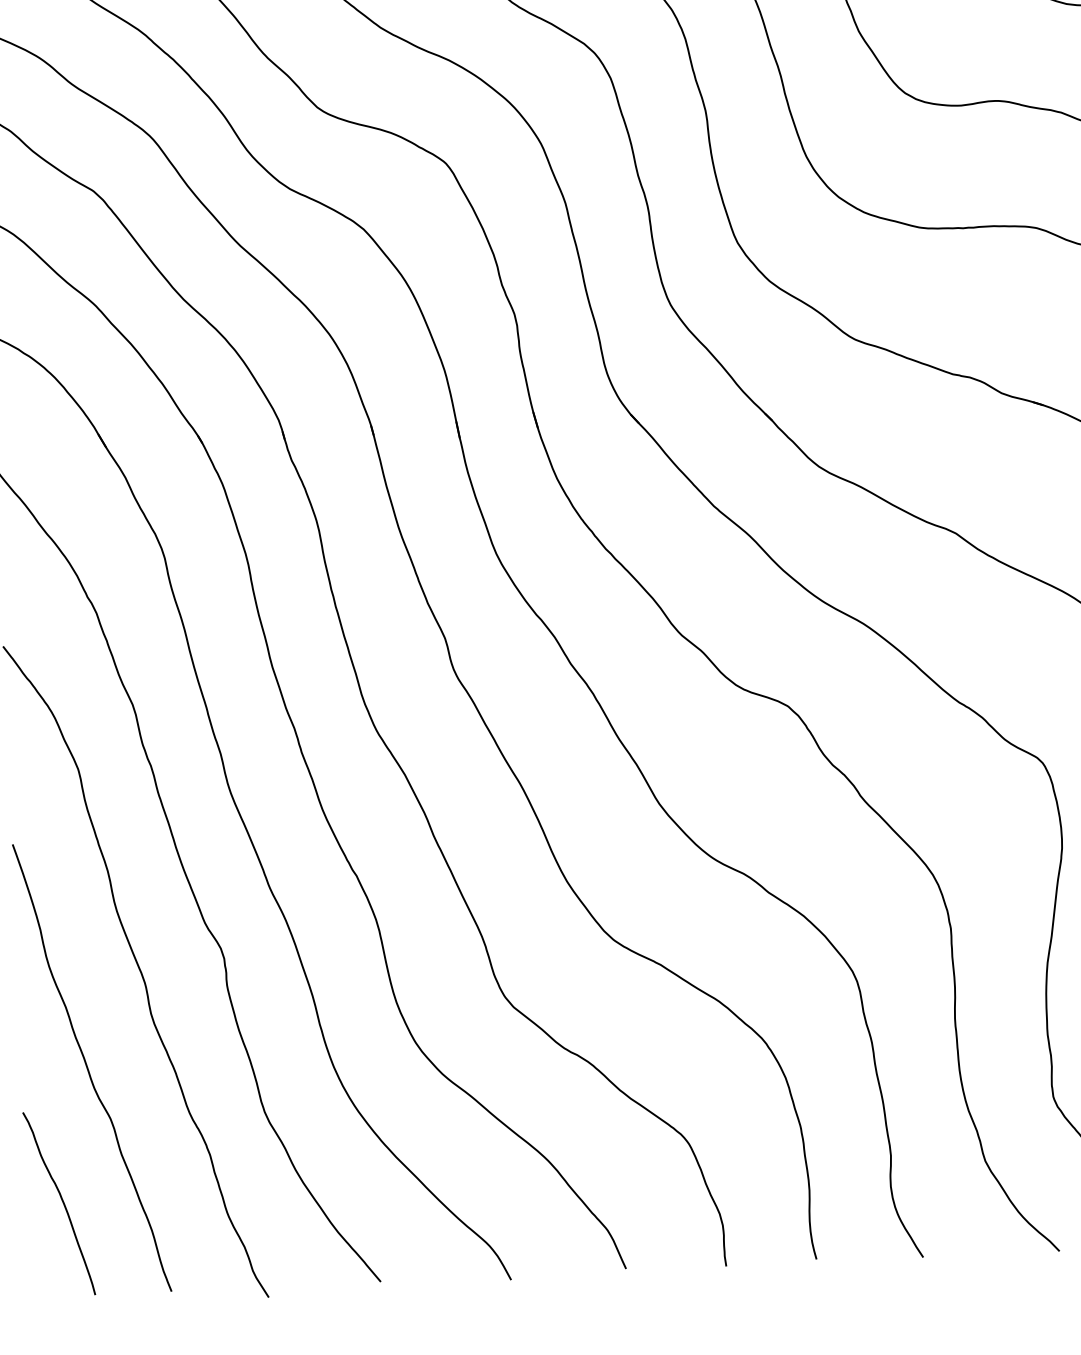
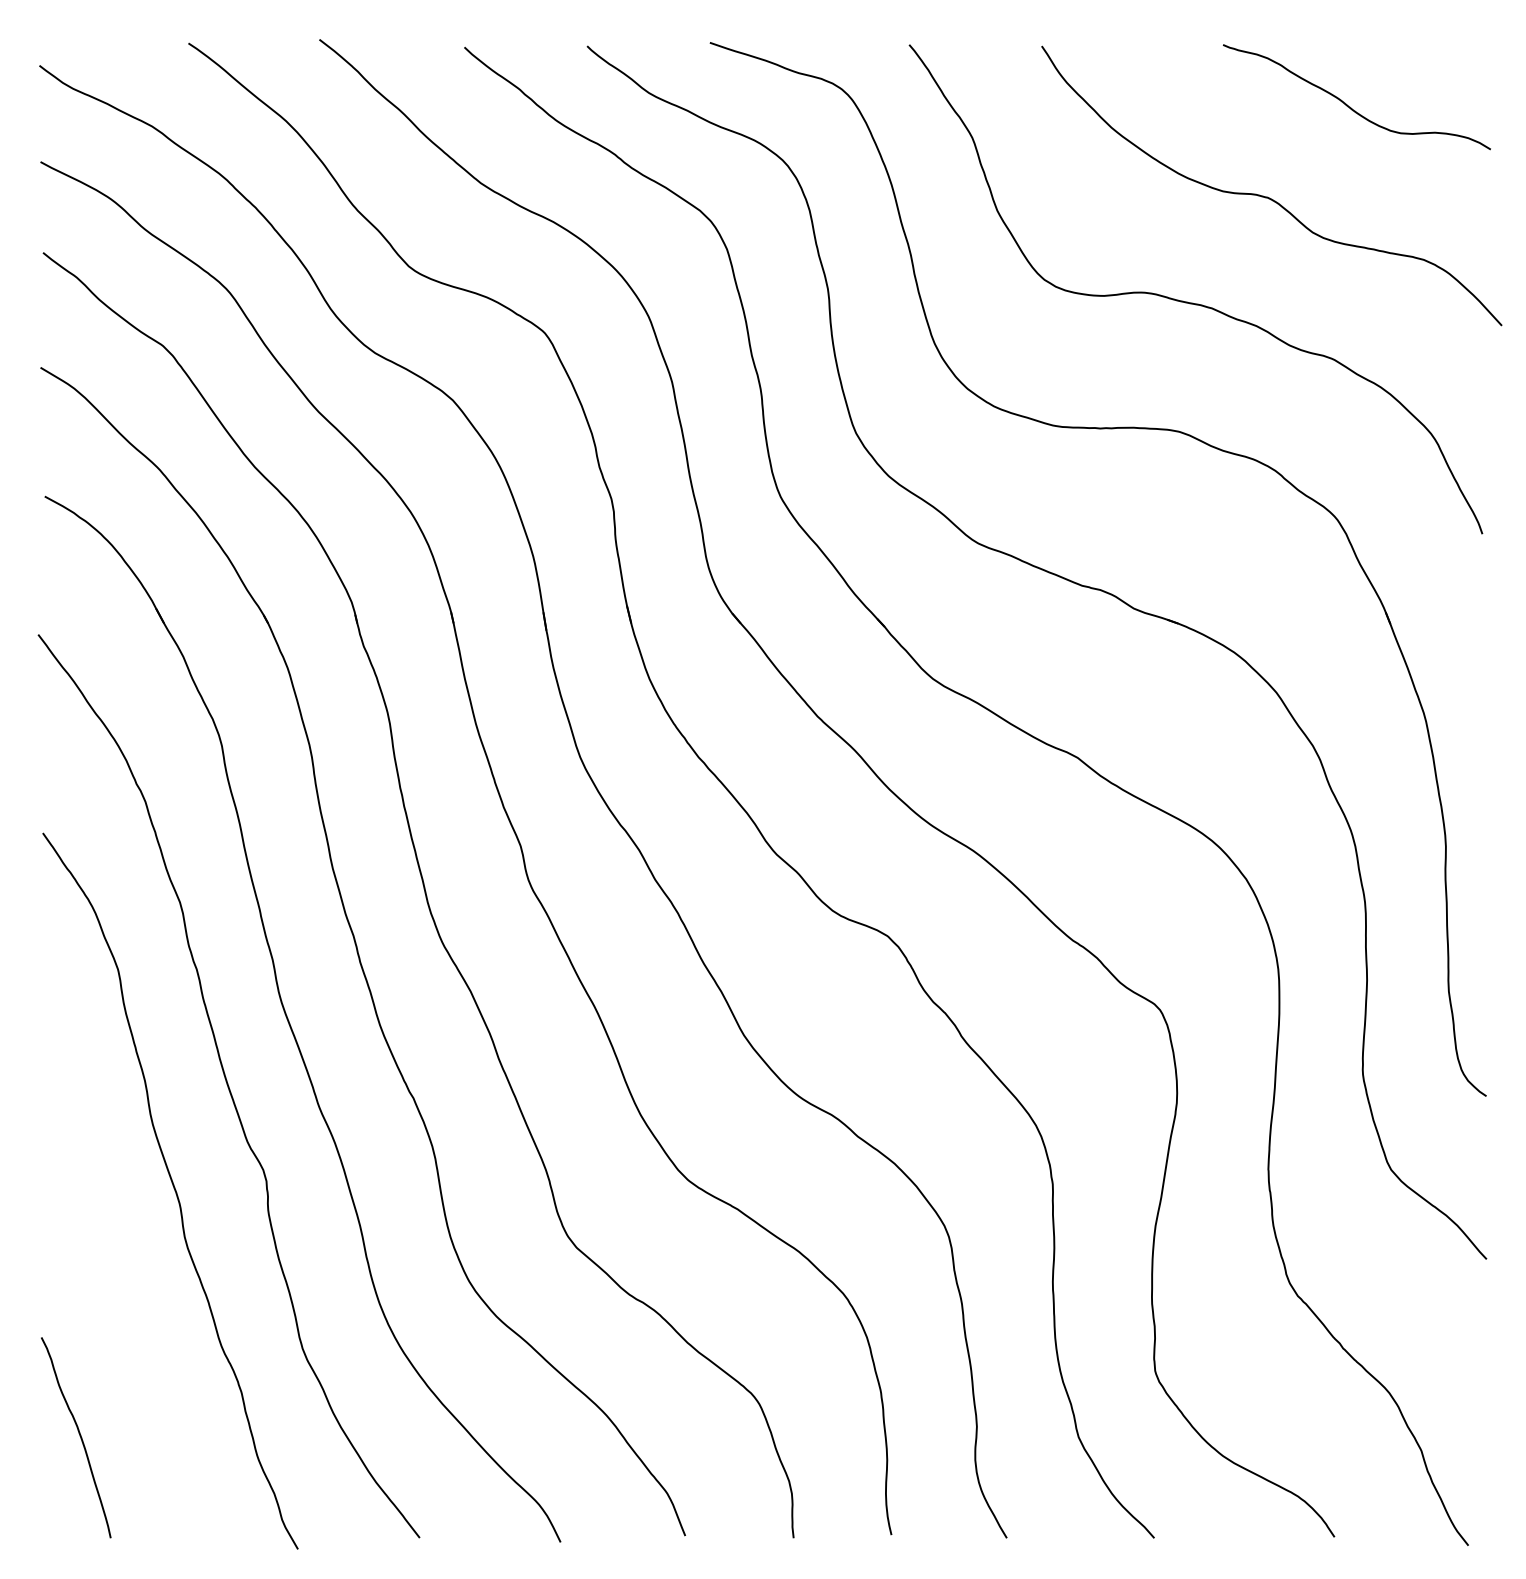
curve: (88, 1067) -> (114, 1292), removed

